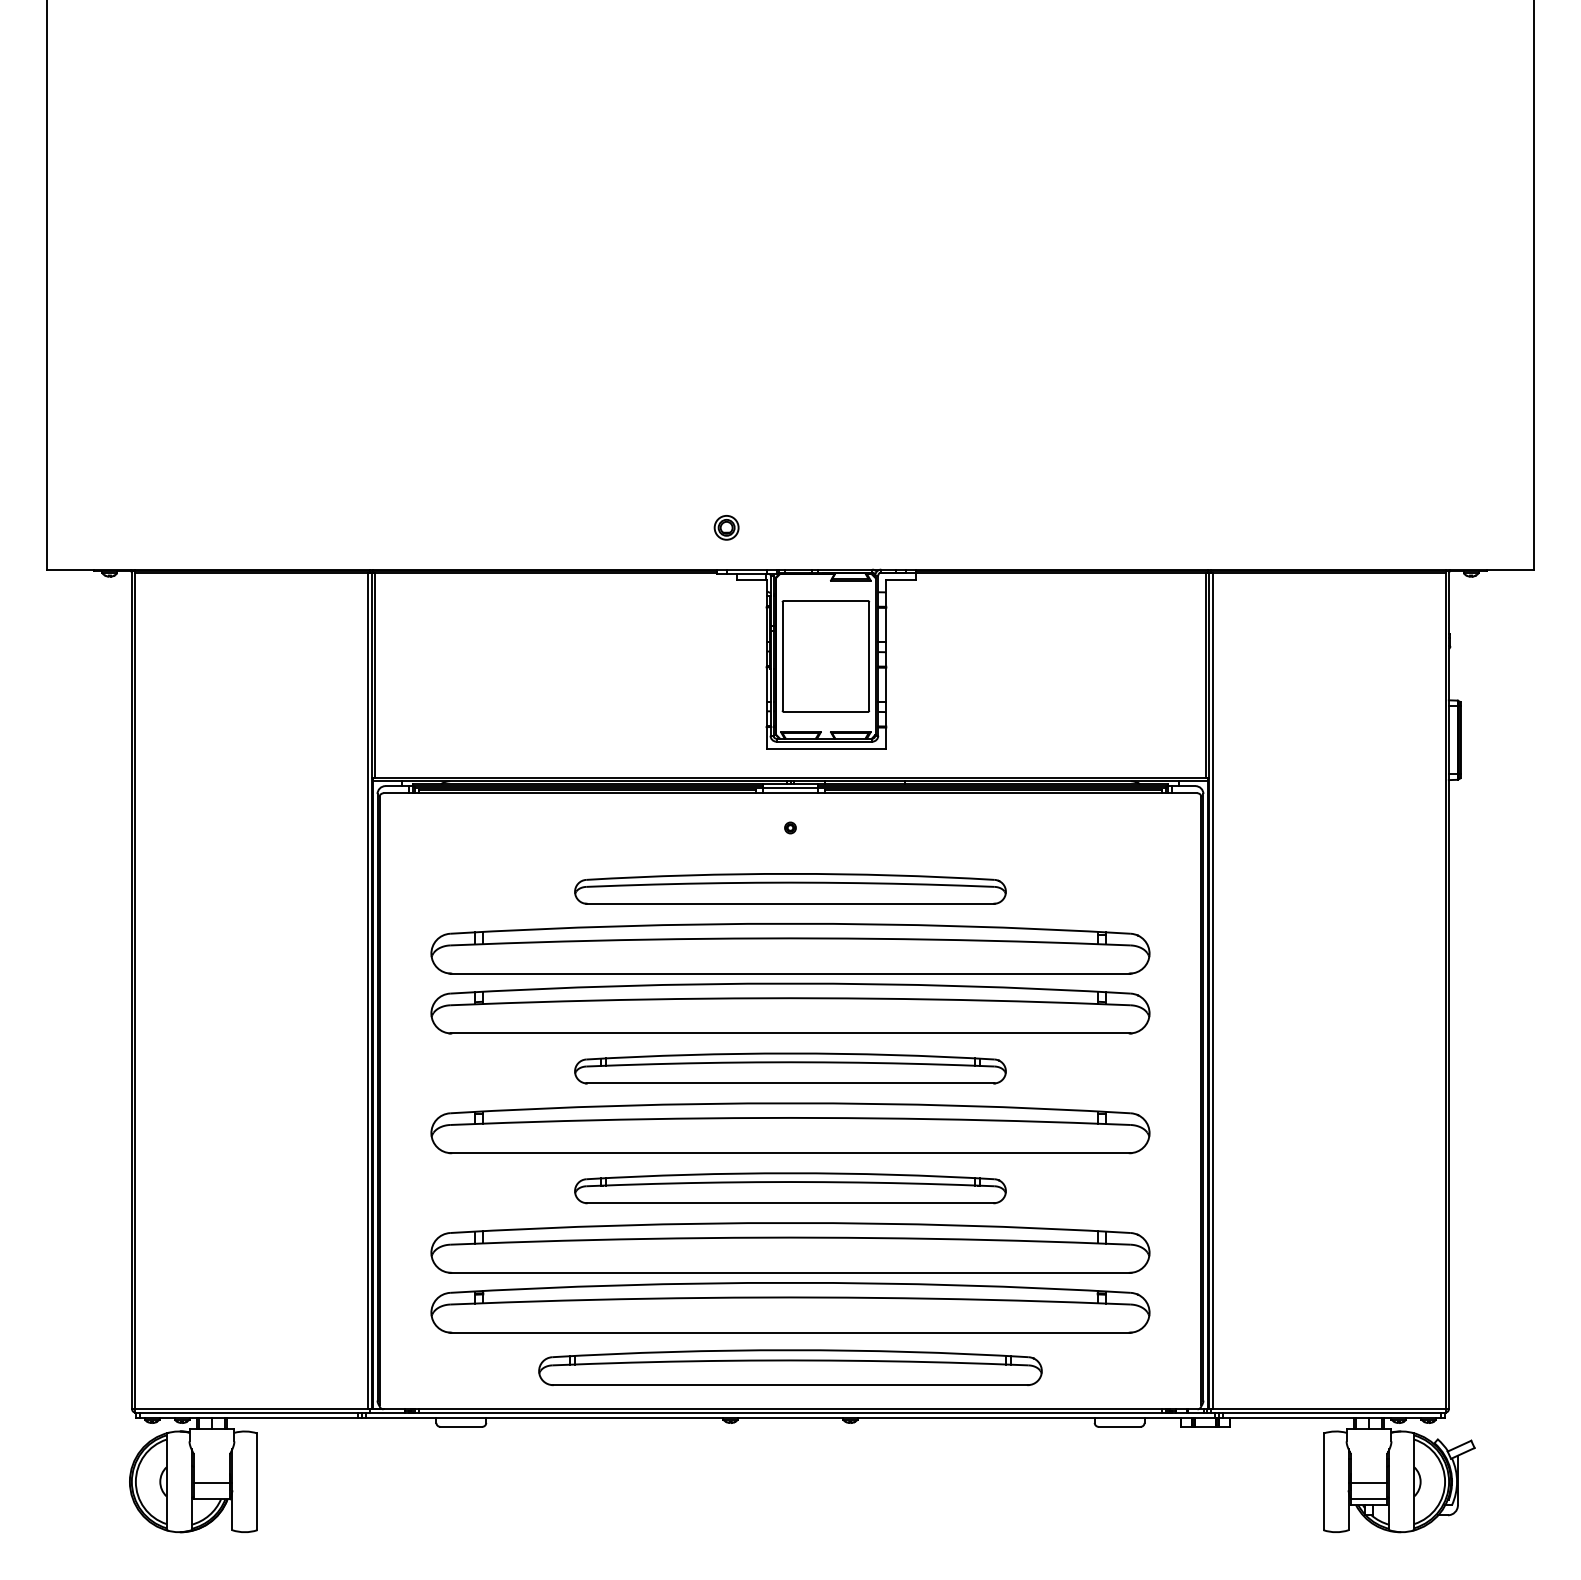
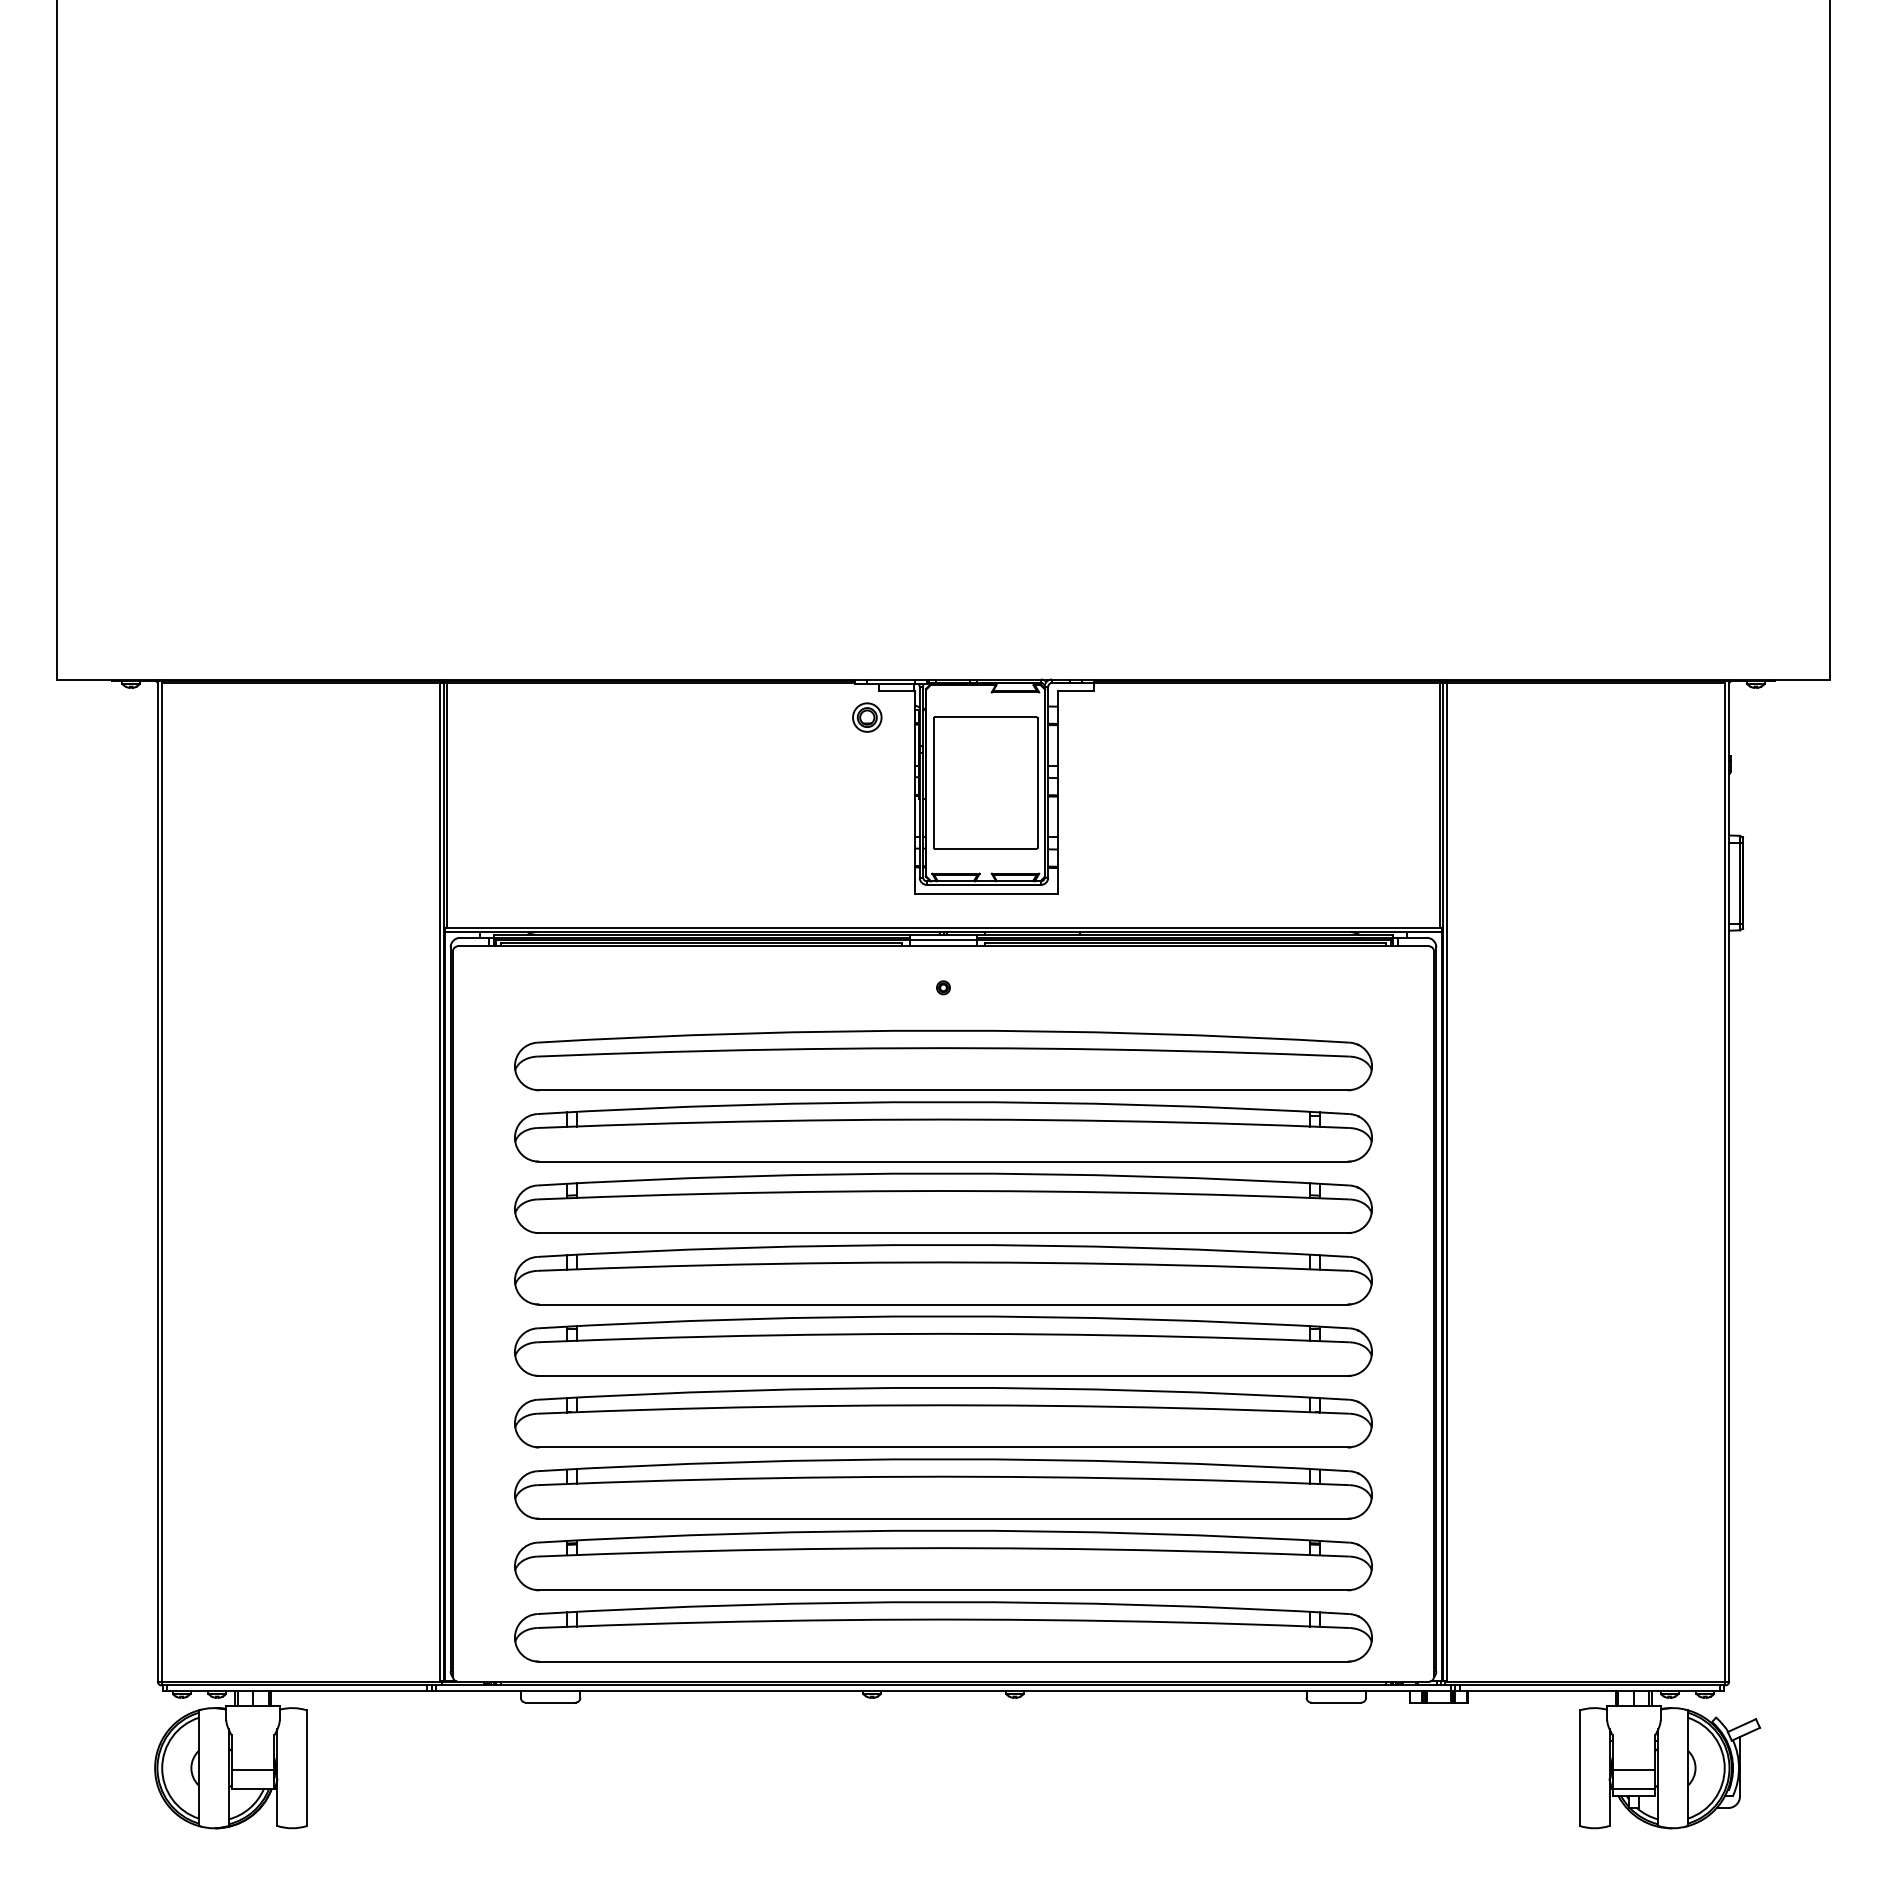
part: (726, 527) -> (867, 717), moved
part: (790, 888) -> (943, 1060), size x1.67
part: (790, 1068) -> (943, 1274), size x1.67
part: (790, 1188) -> (943, 1417), size x1.67
part: (790, 1367) -> (943, 1631), size x1.43

